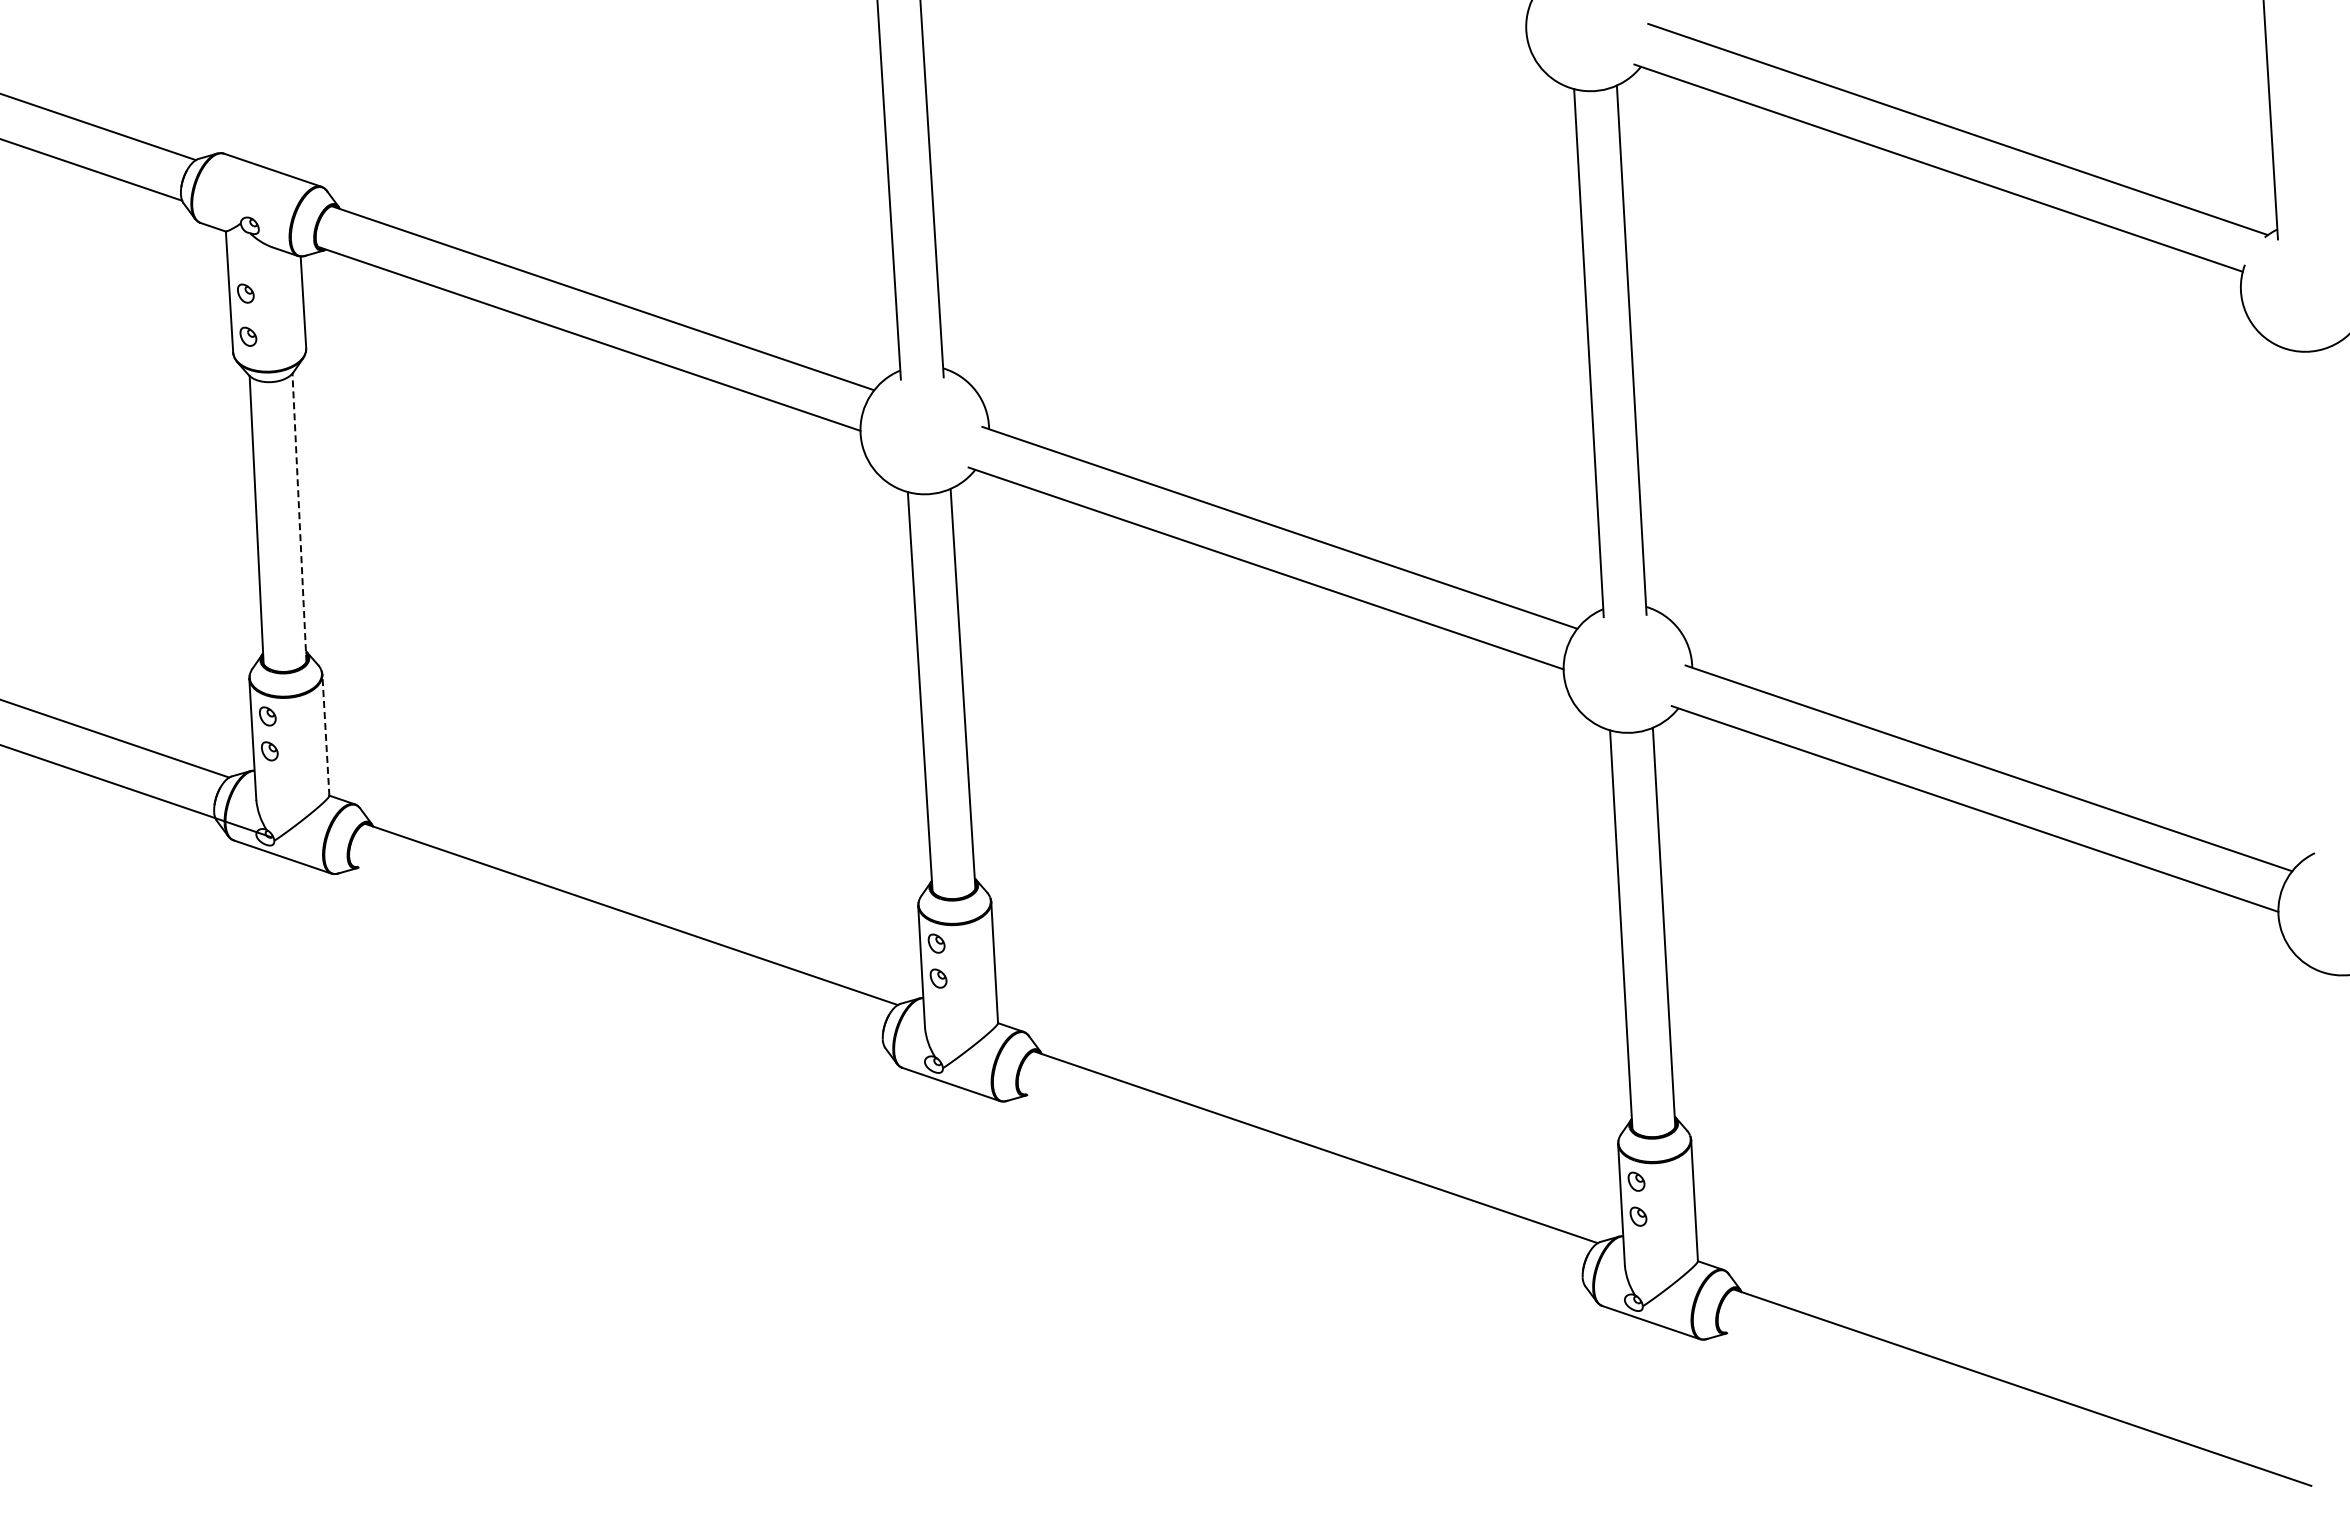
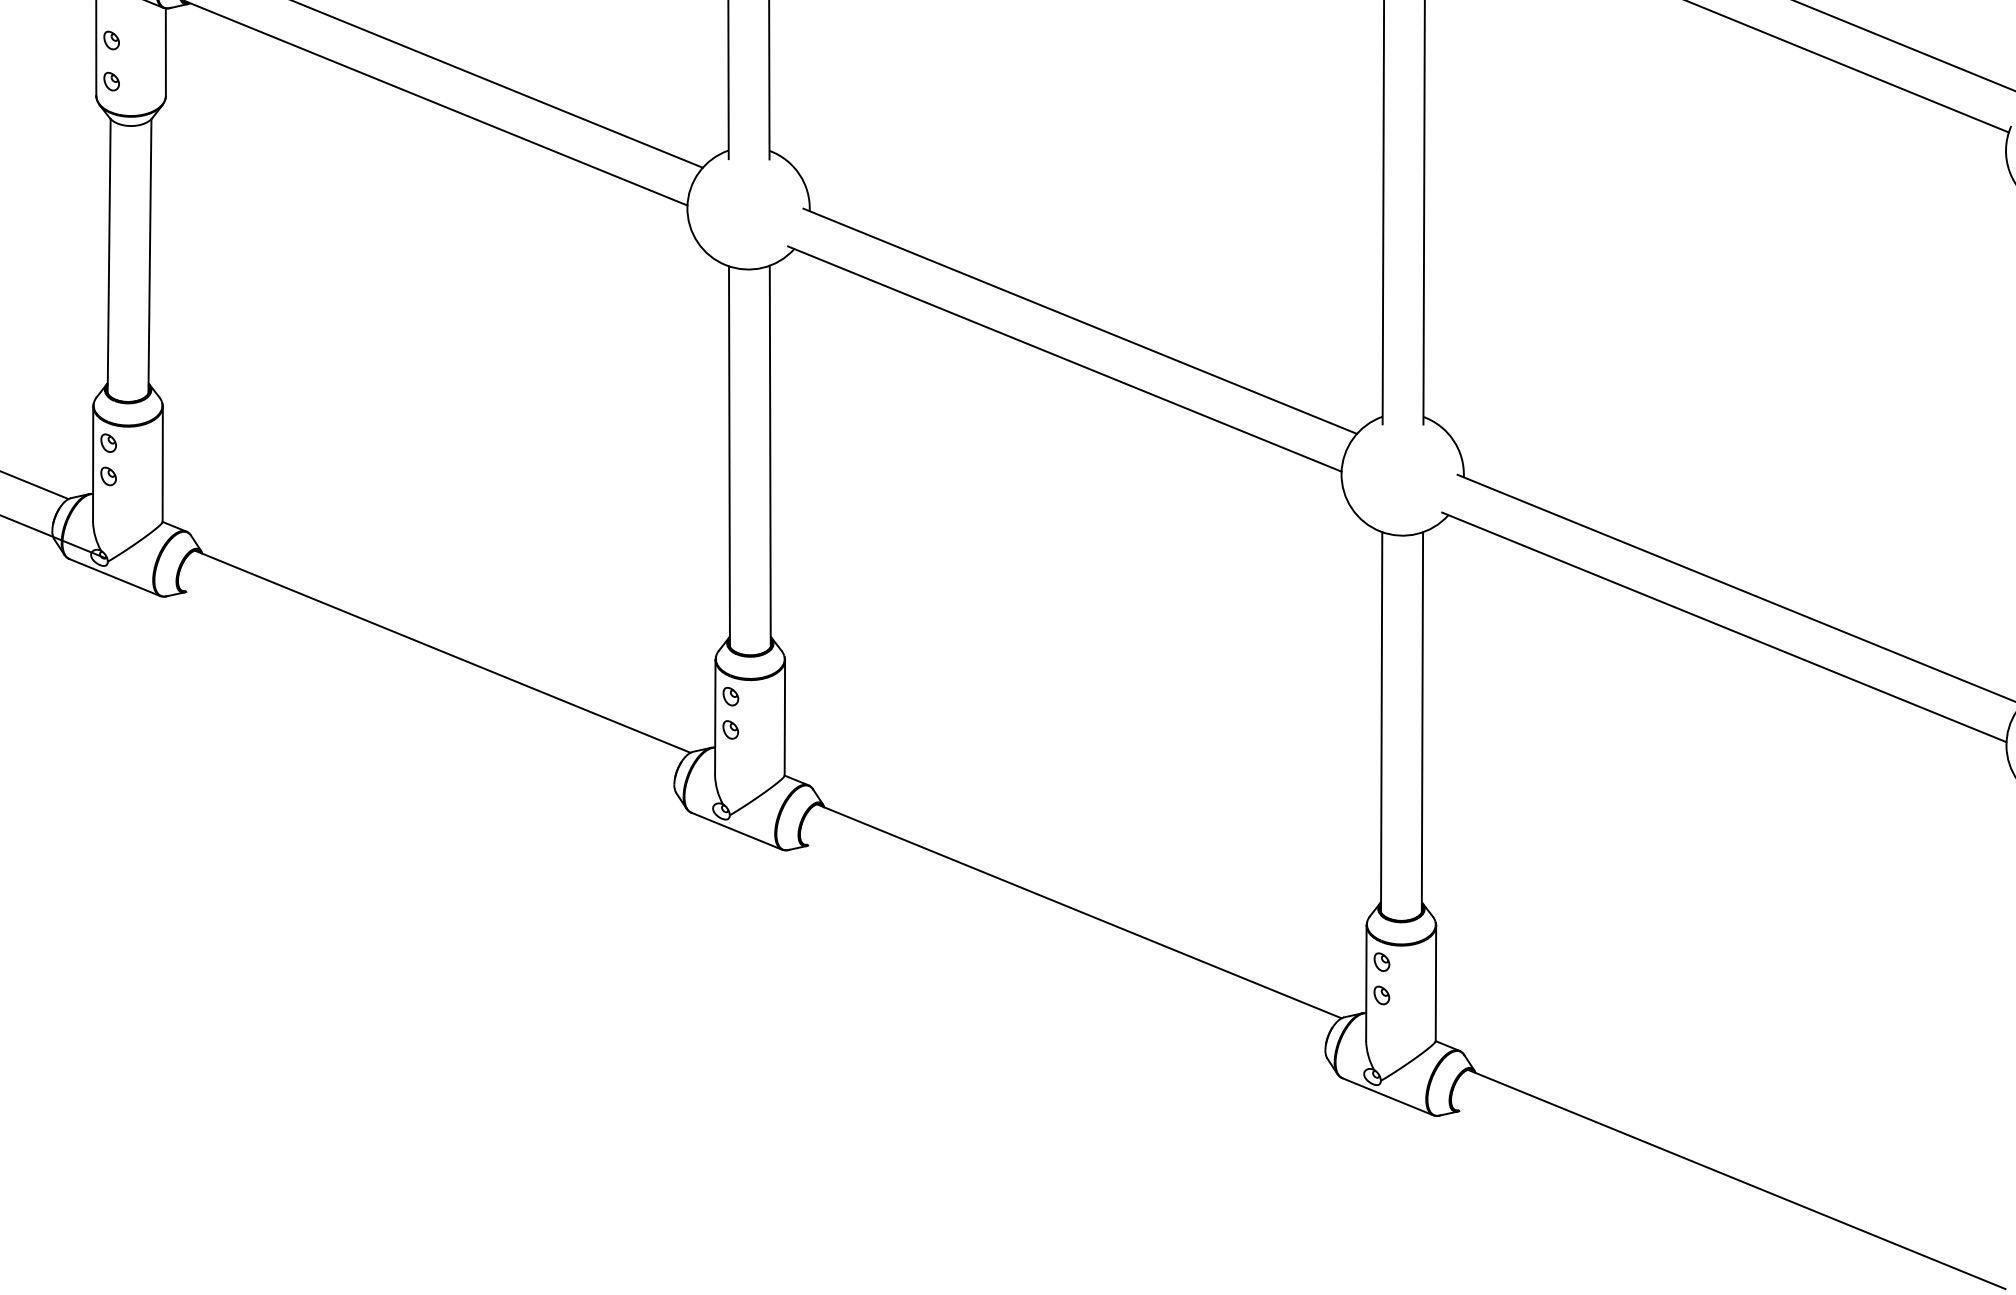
line: (299, 517) -> (149, 256), dashed -> solid
line: (325, 735) -> (162, 464), dashed -> solid

